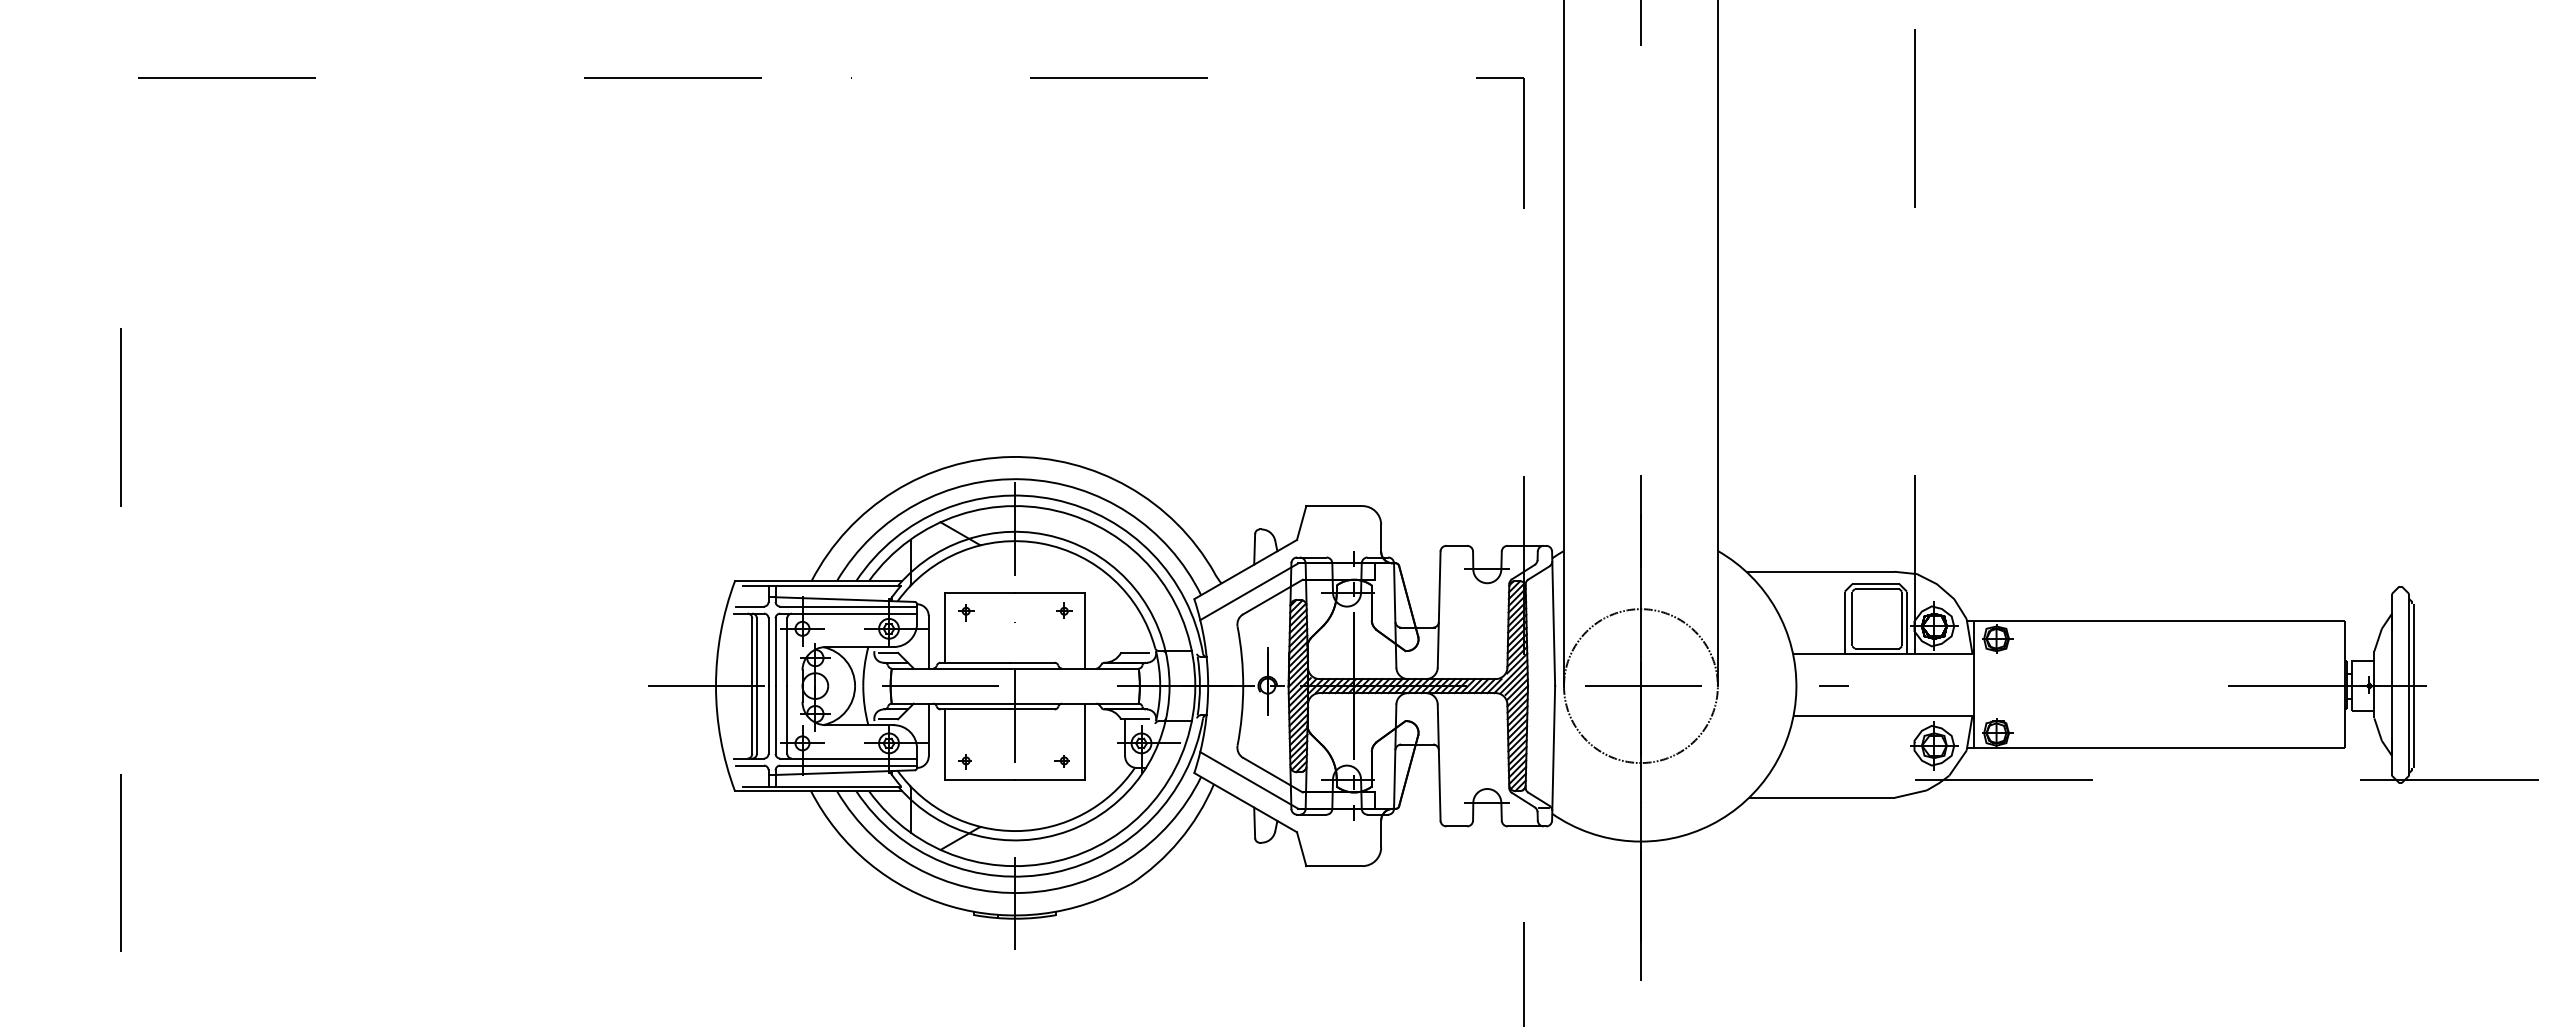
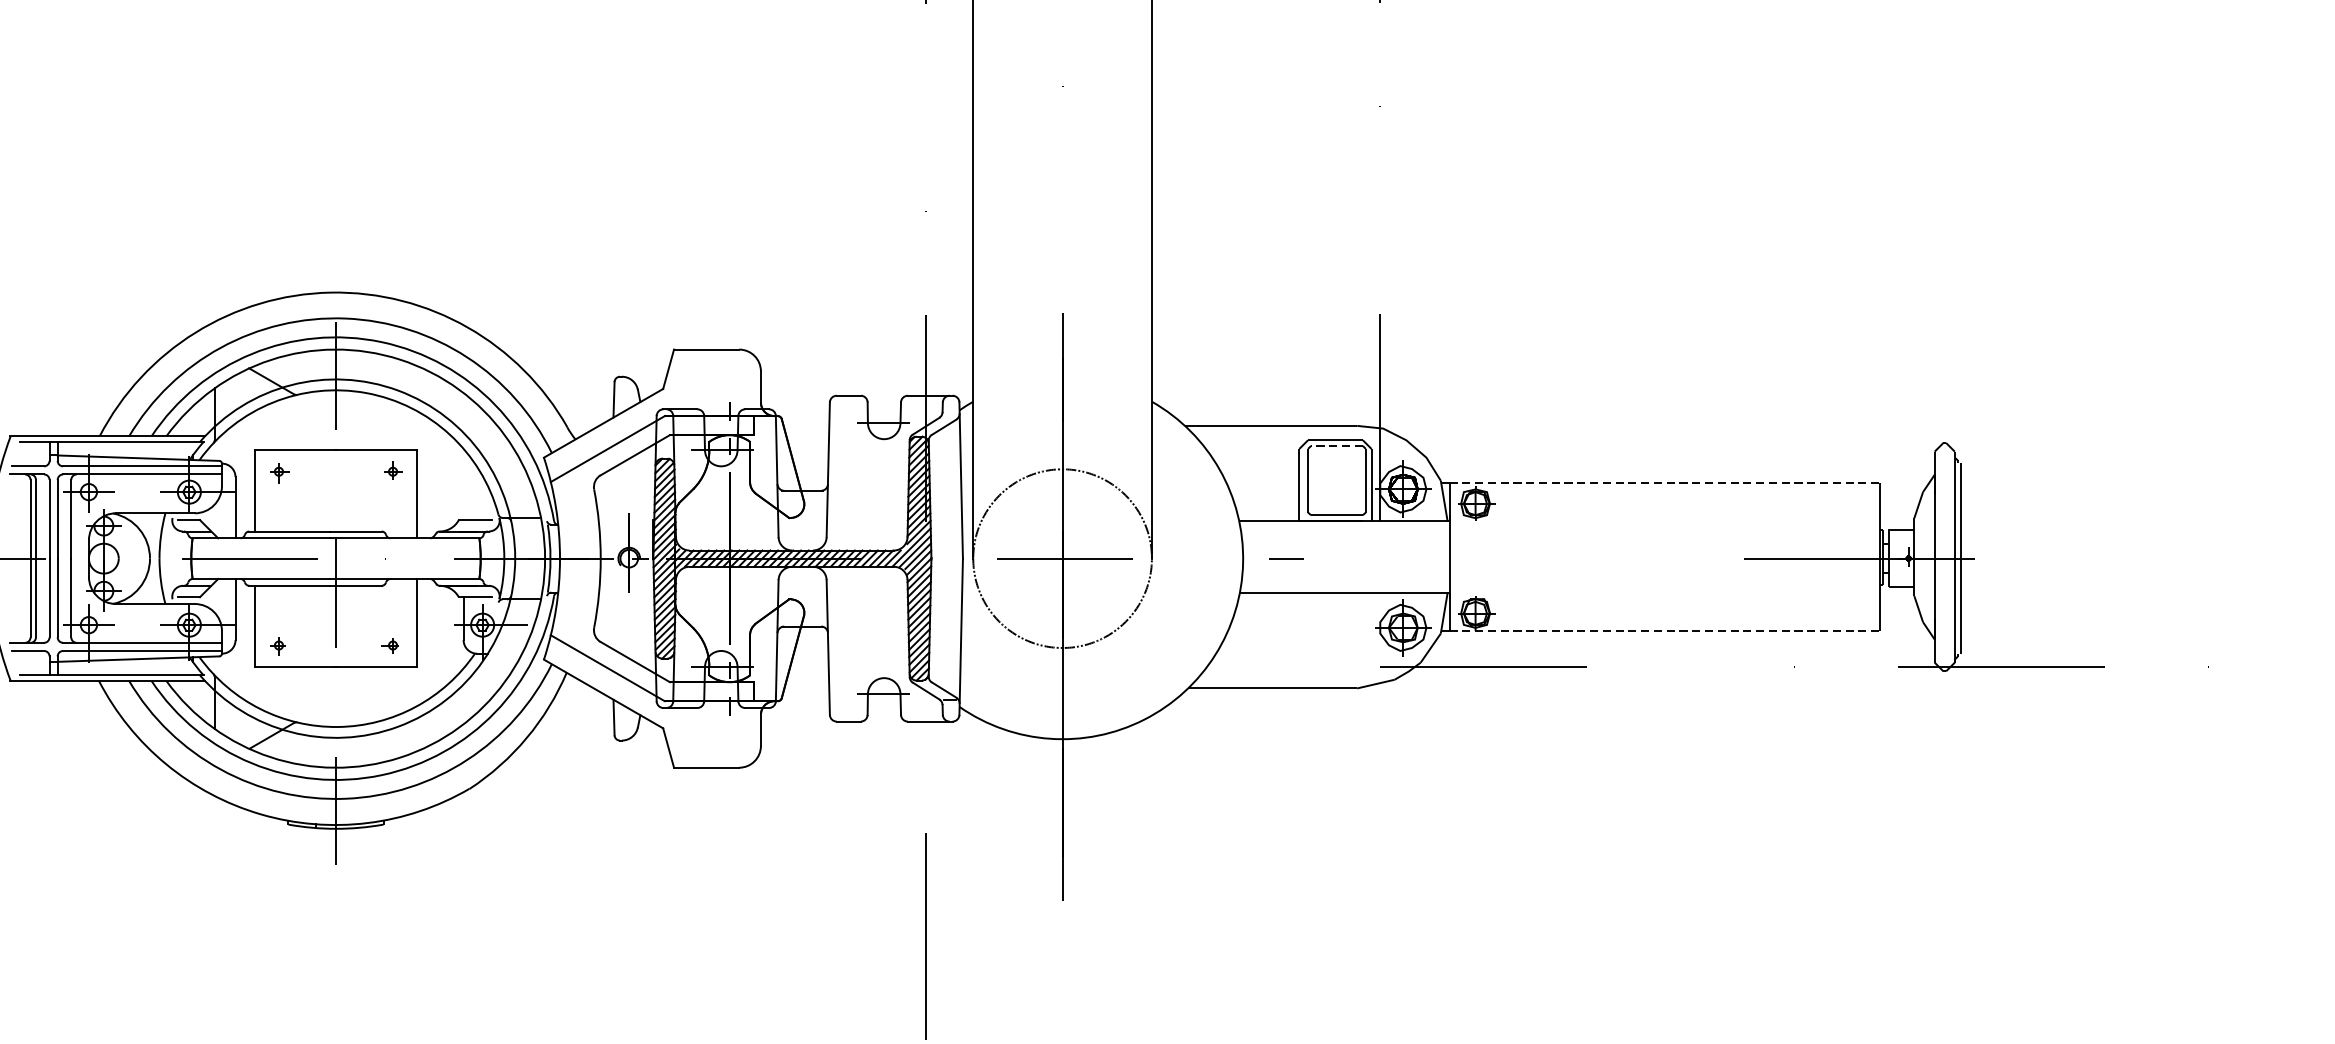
line: (1876, 589) -> (1336, 446), solid -> dashed
line: (2159, 621) -> (1664, 483), solid -> dashed
line: (2159, 748) -> (1664, 631), solid -> dashed

